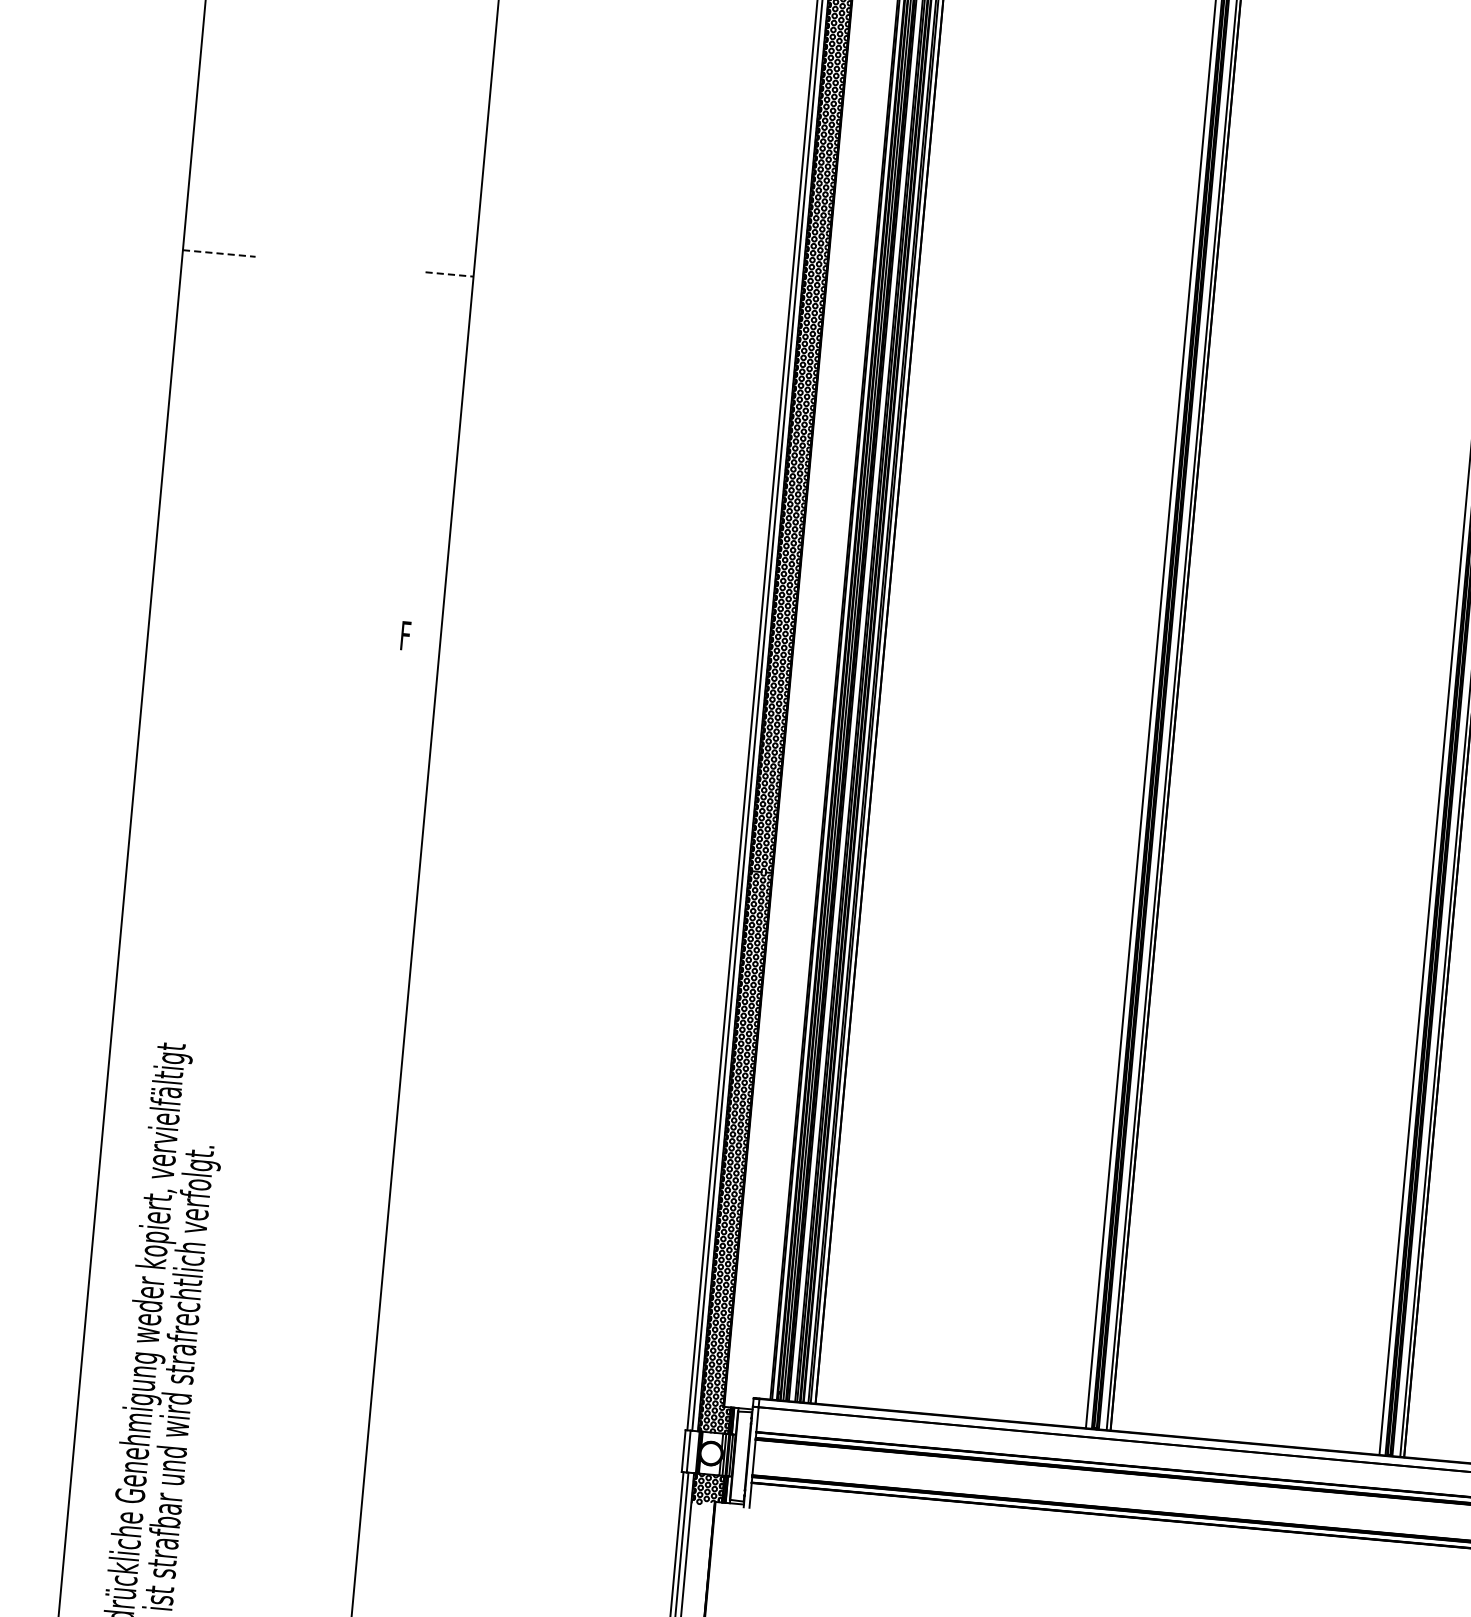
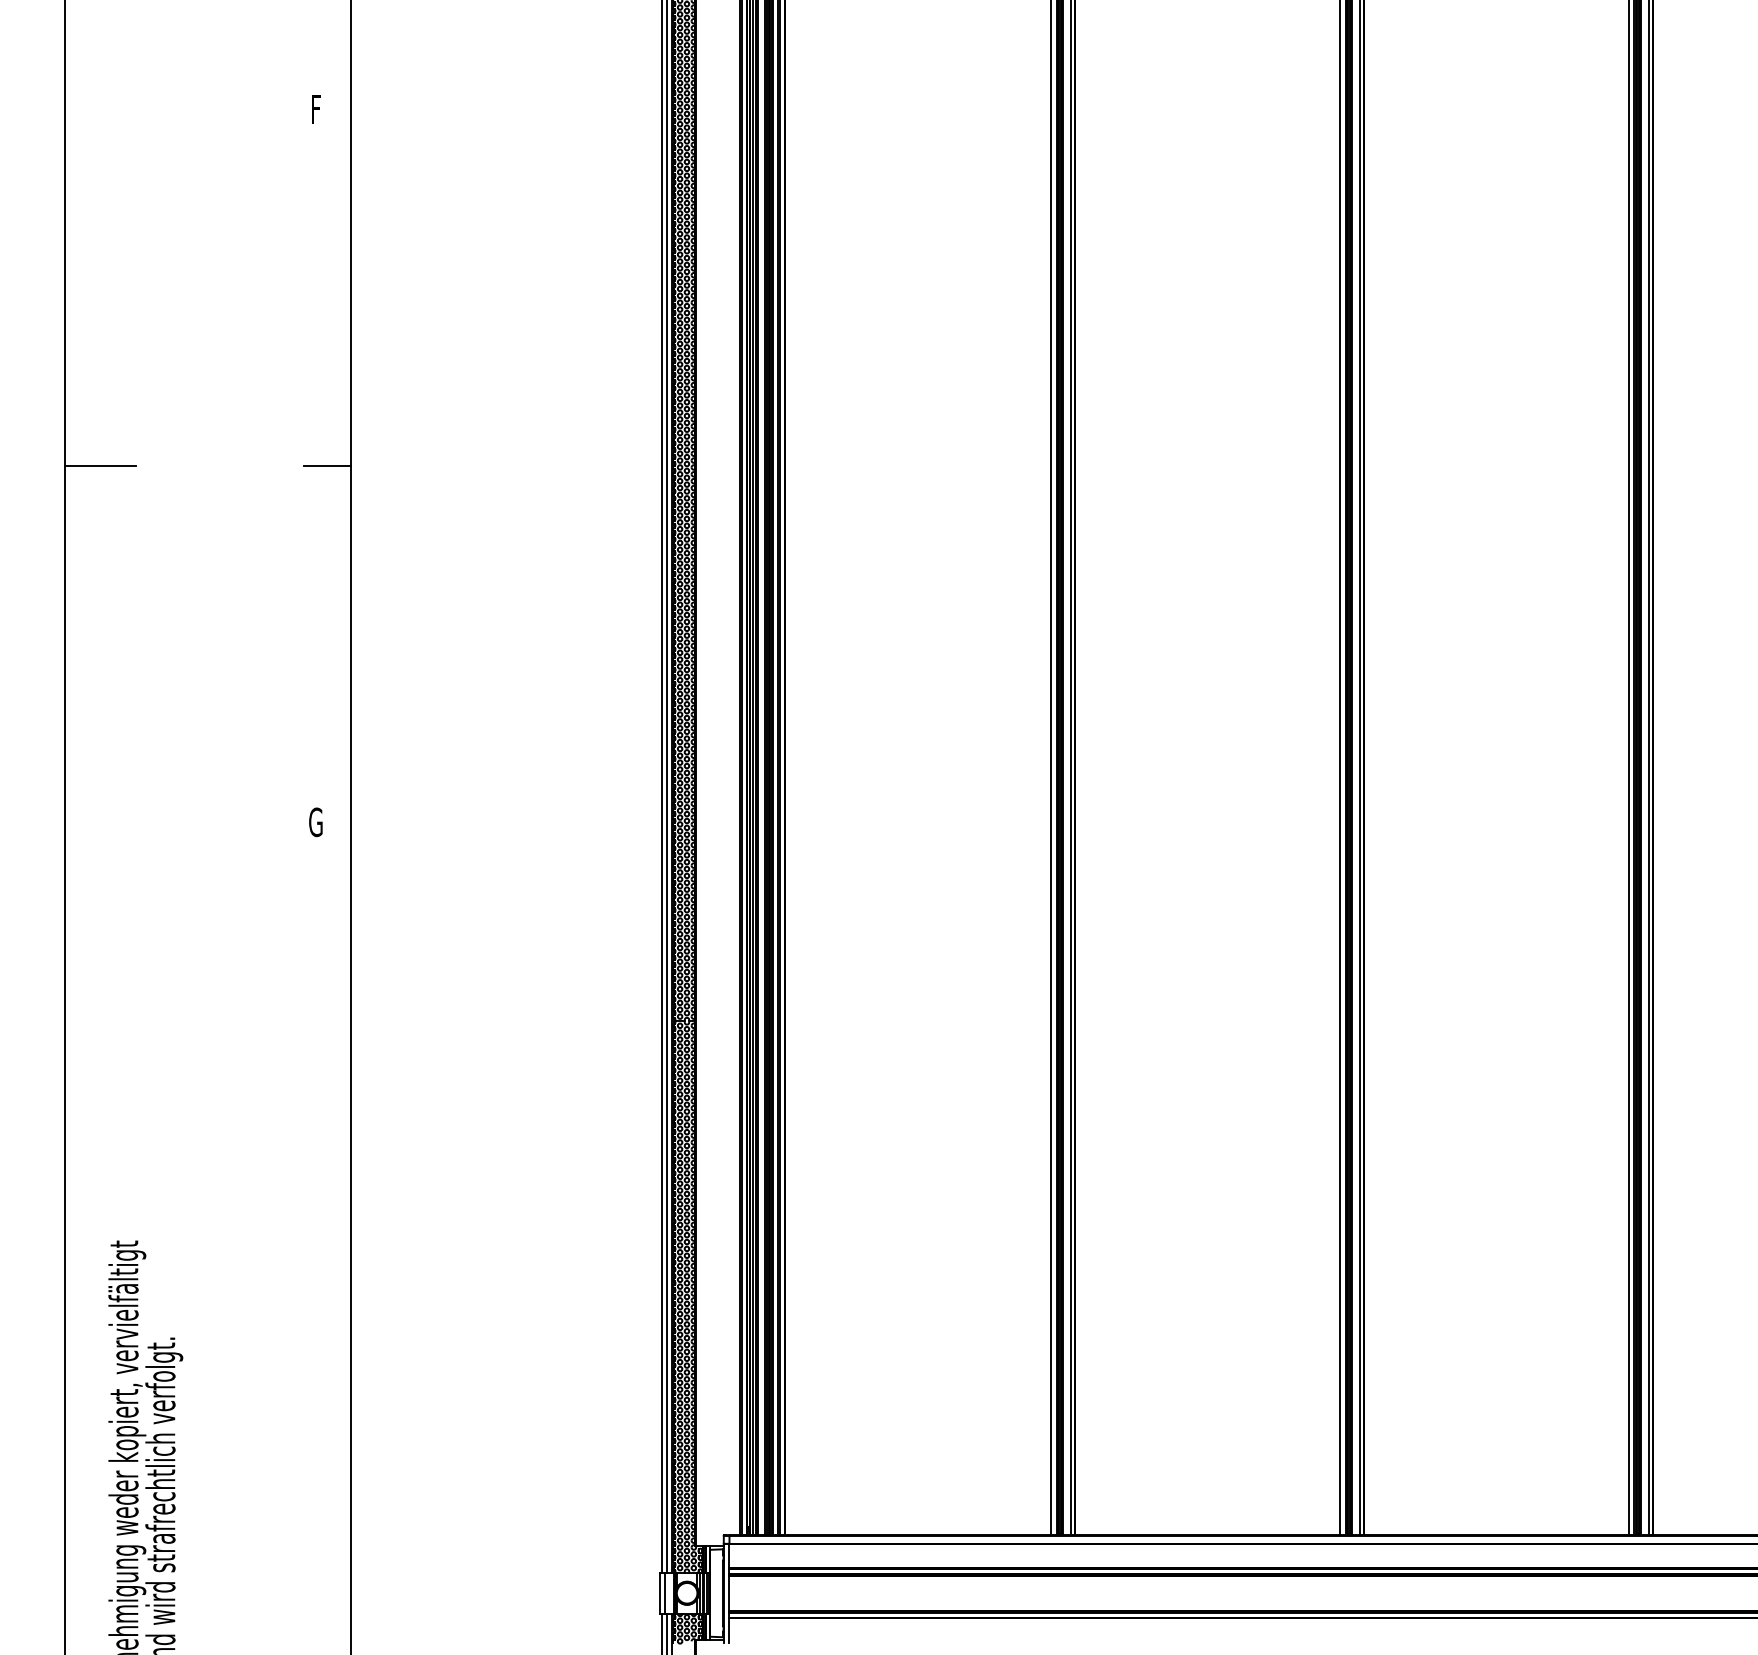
line: (219, 253) -> (100, 465), dashed -> solid
line: (449, 274) -> (327, 465), dashed -> solid
text: (404, 636) -> (315, 822), F -> G

